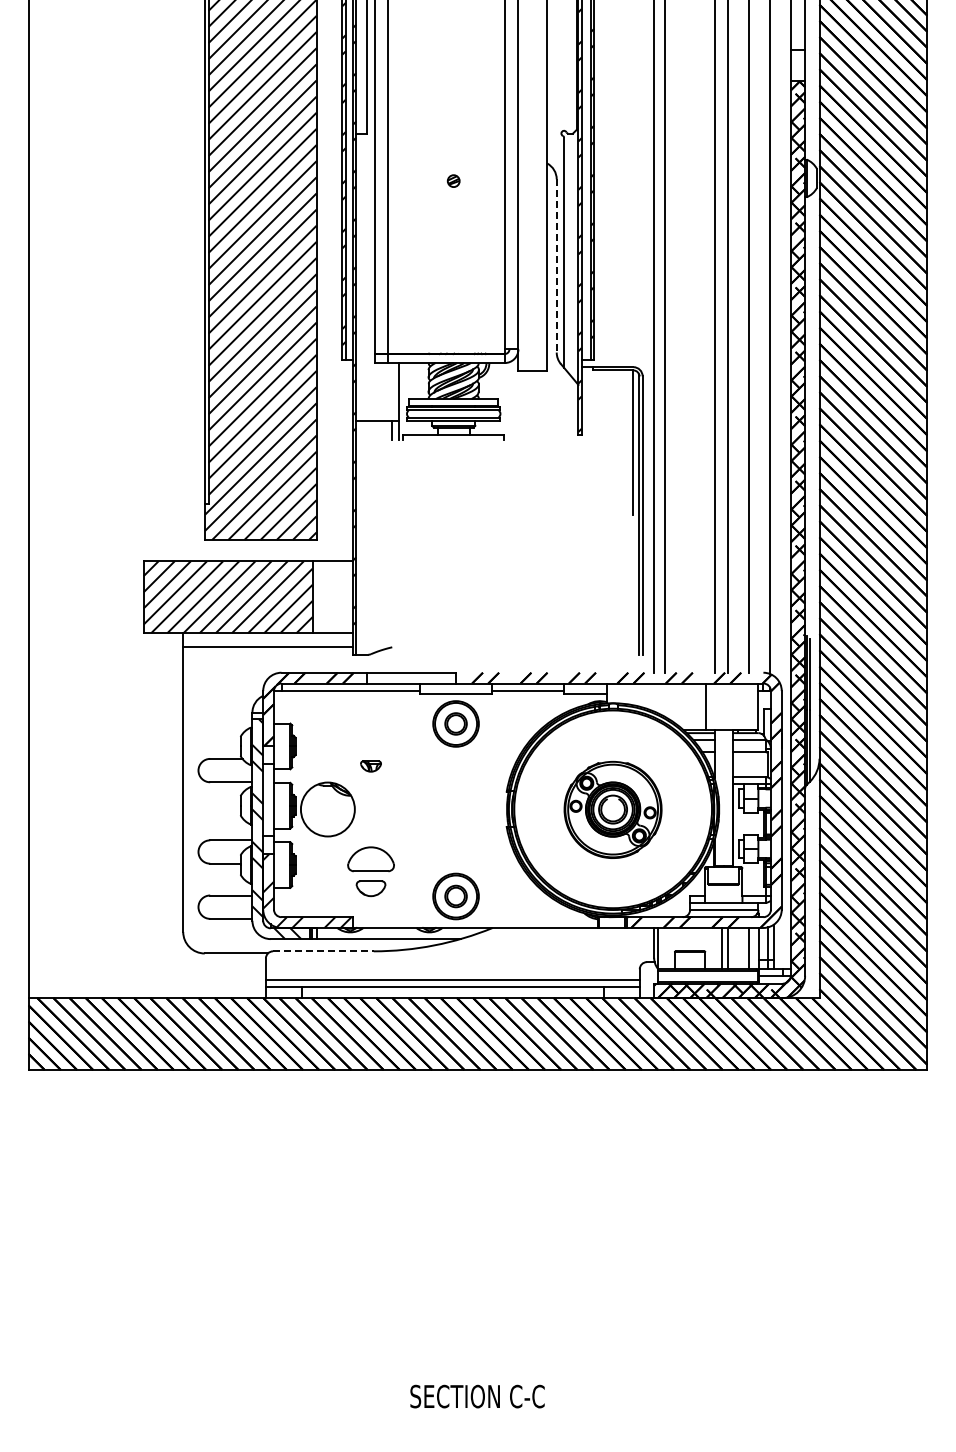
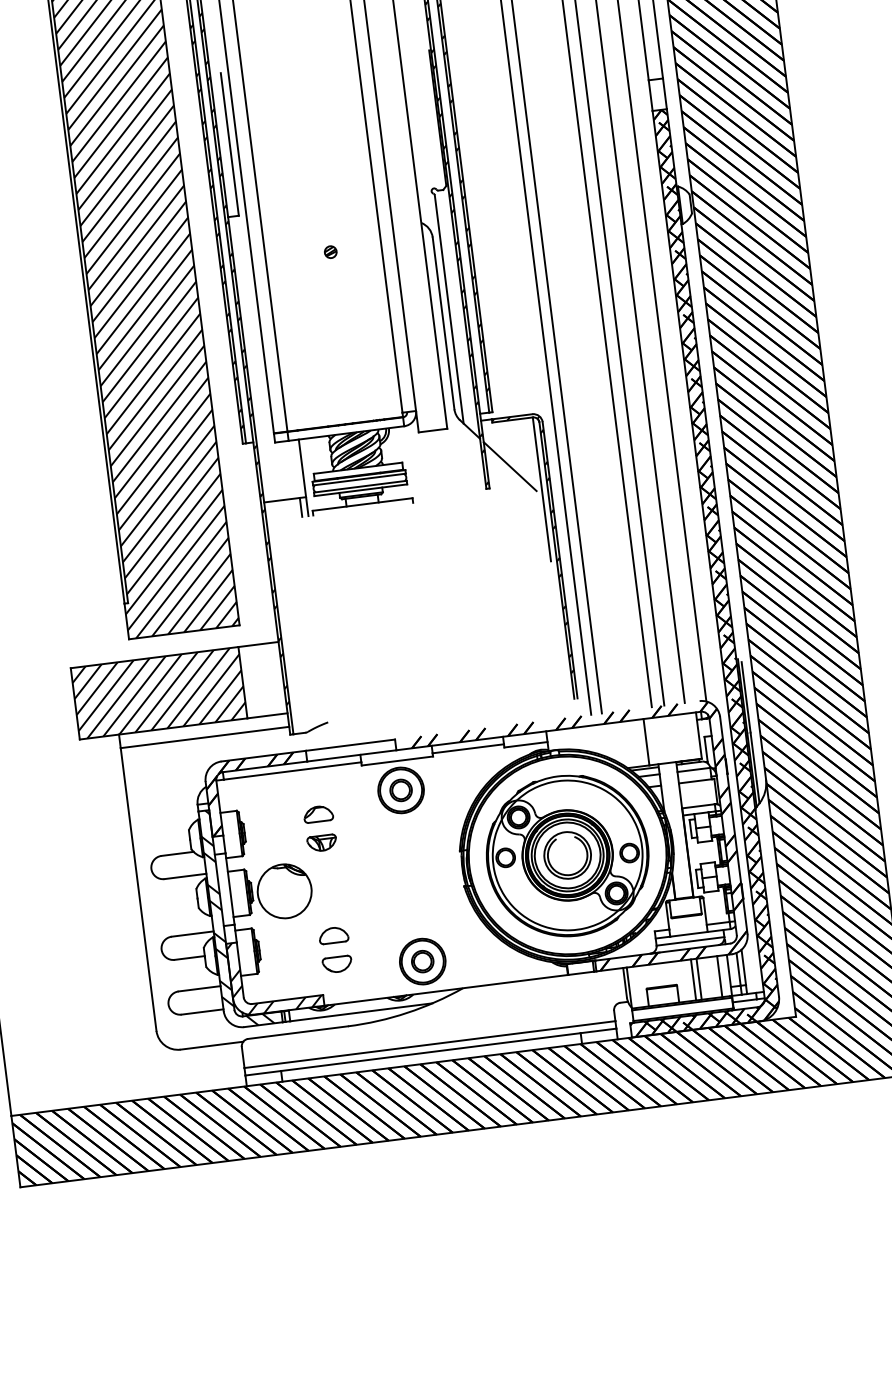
line: (556, 265) -> (443, 323), dashed -> solid
line: (604, 415) -> (509, 465), added
hatch: (617, 498) -> (533, 546), added
part: (370, 736) -> (317, 813), added
part: (370, 766) -> (321, 843), size x1.43
part: (612, 809) -> (567, 855), size x1.67
part: (370, 859) -> (333, 935), size x0.62
line: (323, 951) -> (298, 1032), dashed -> solid

